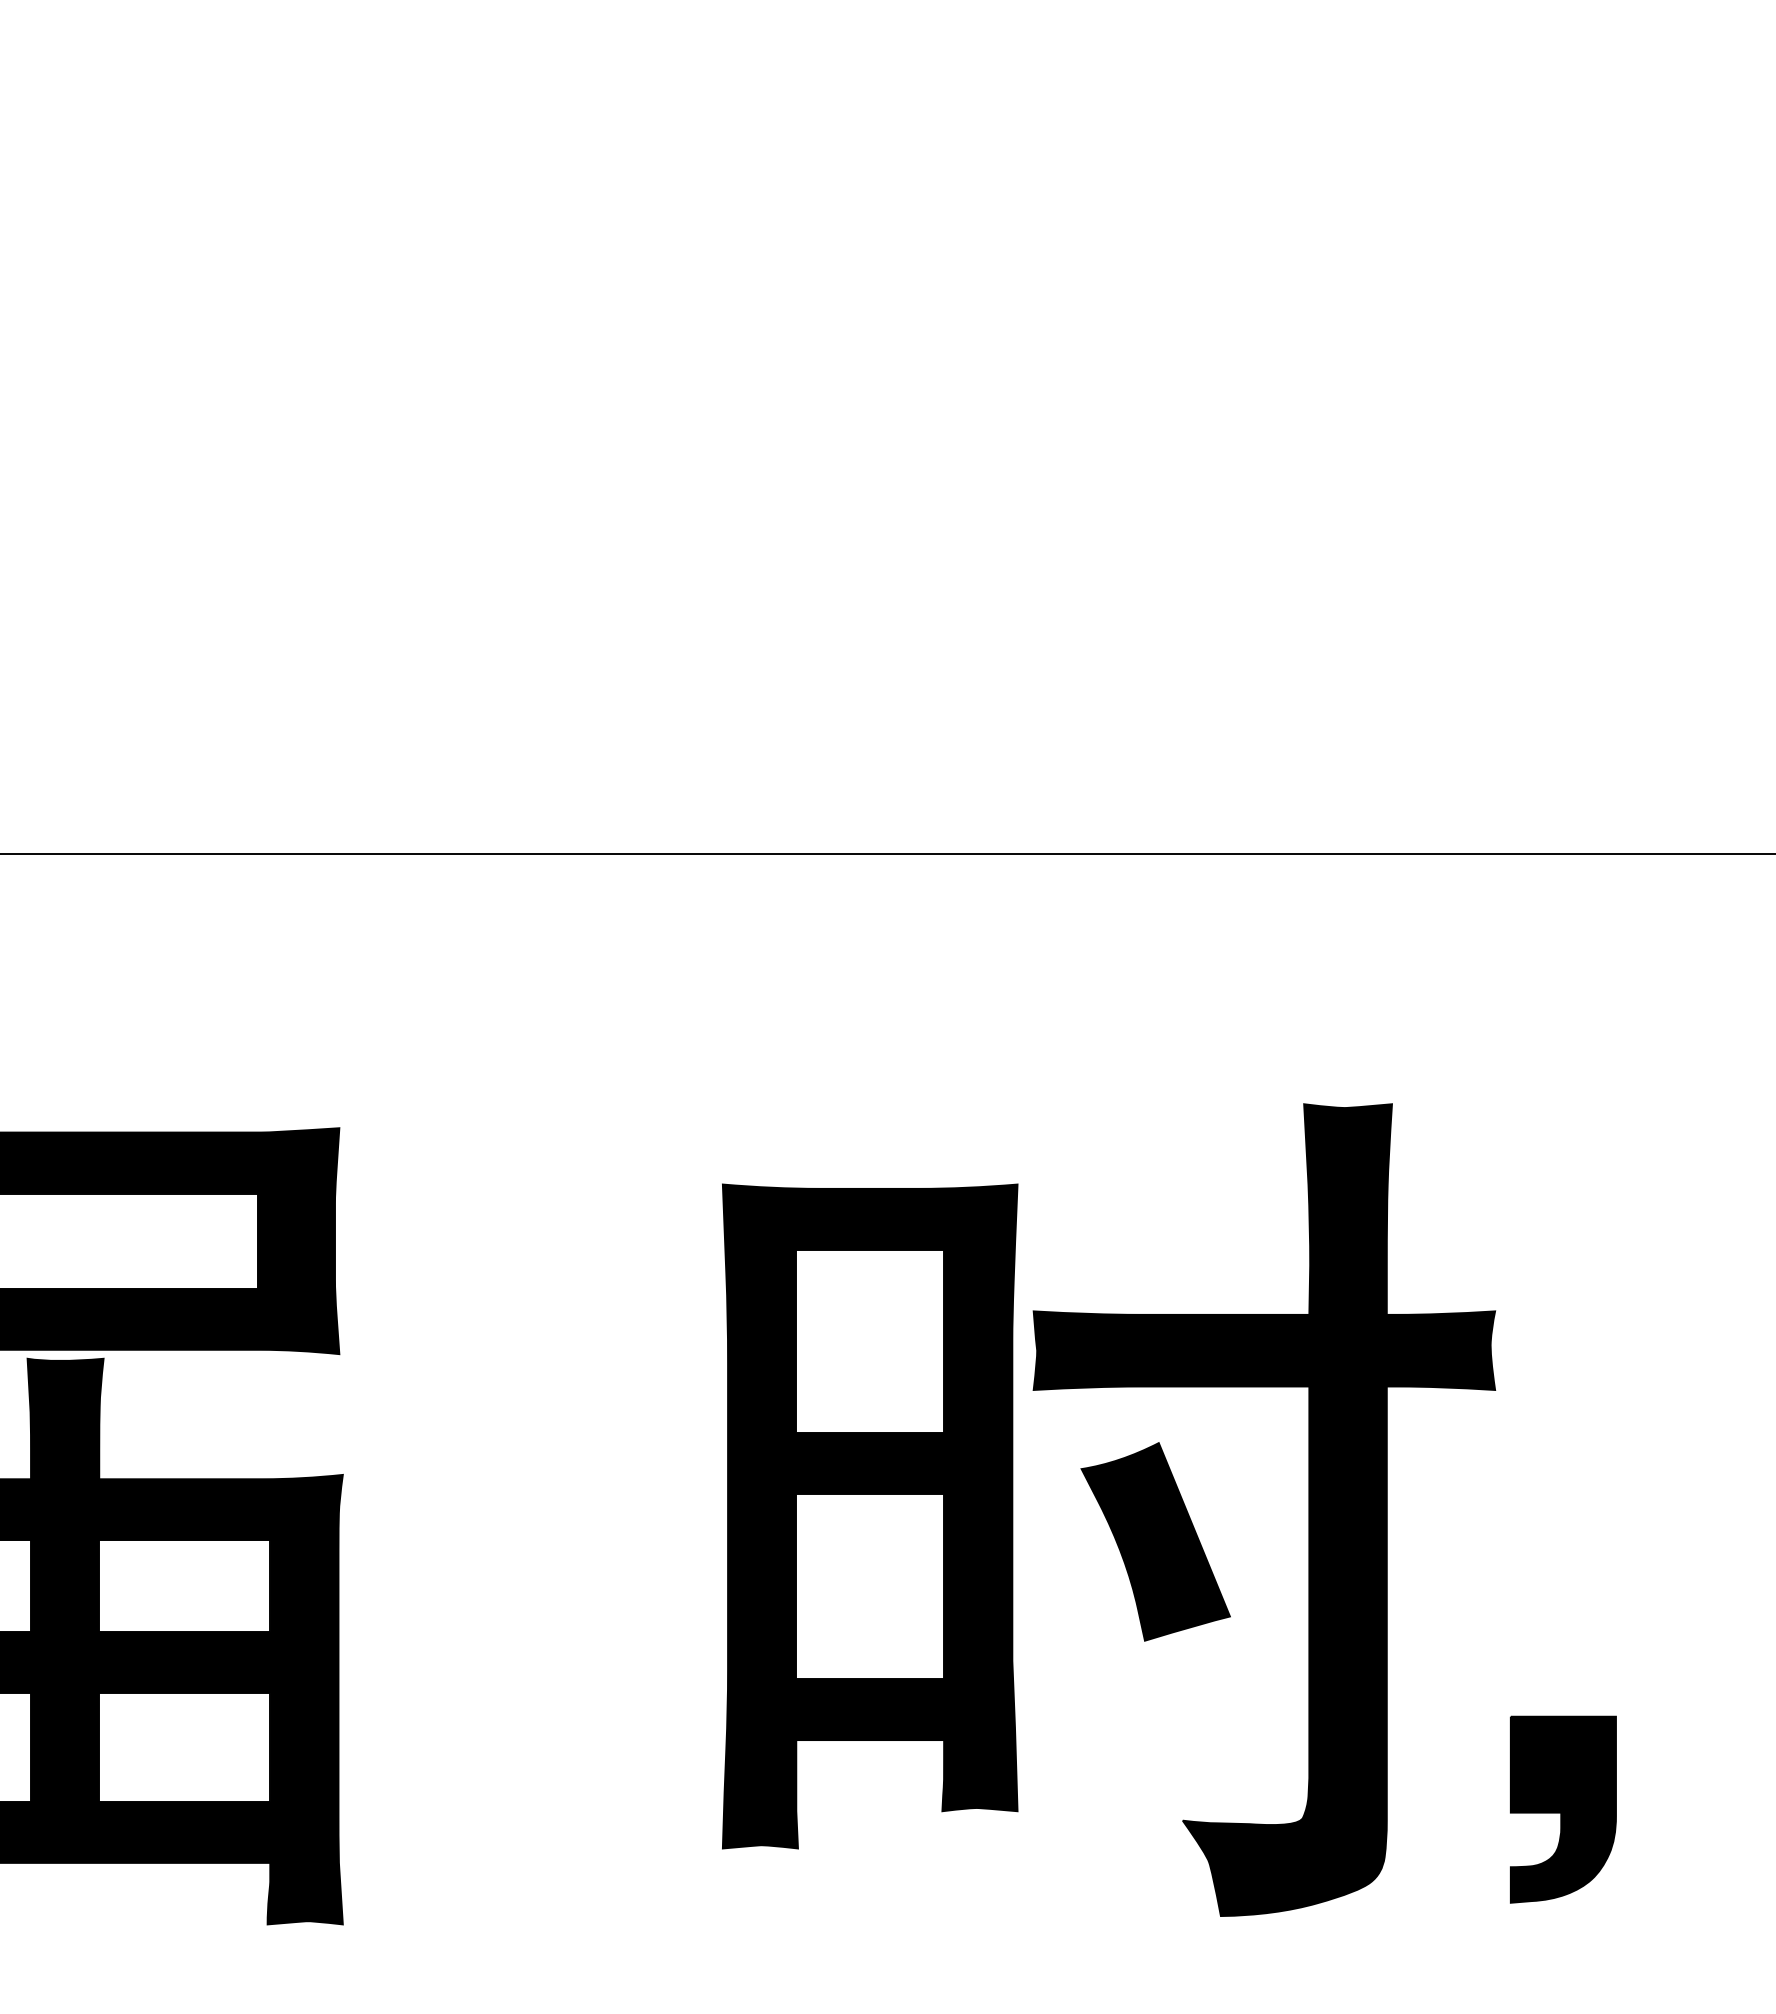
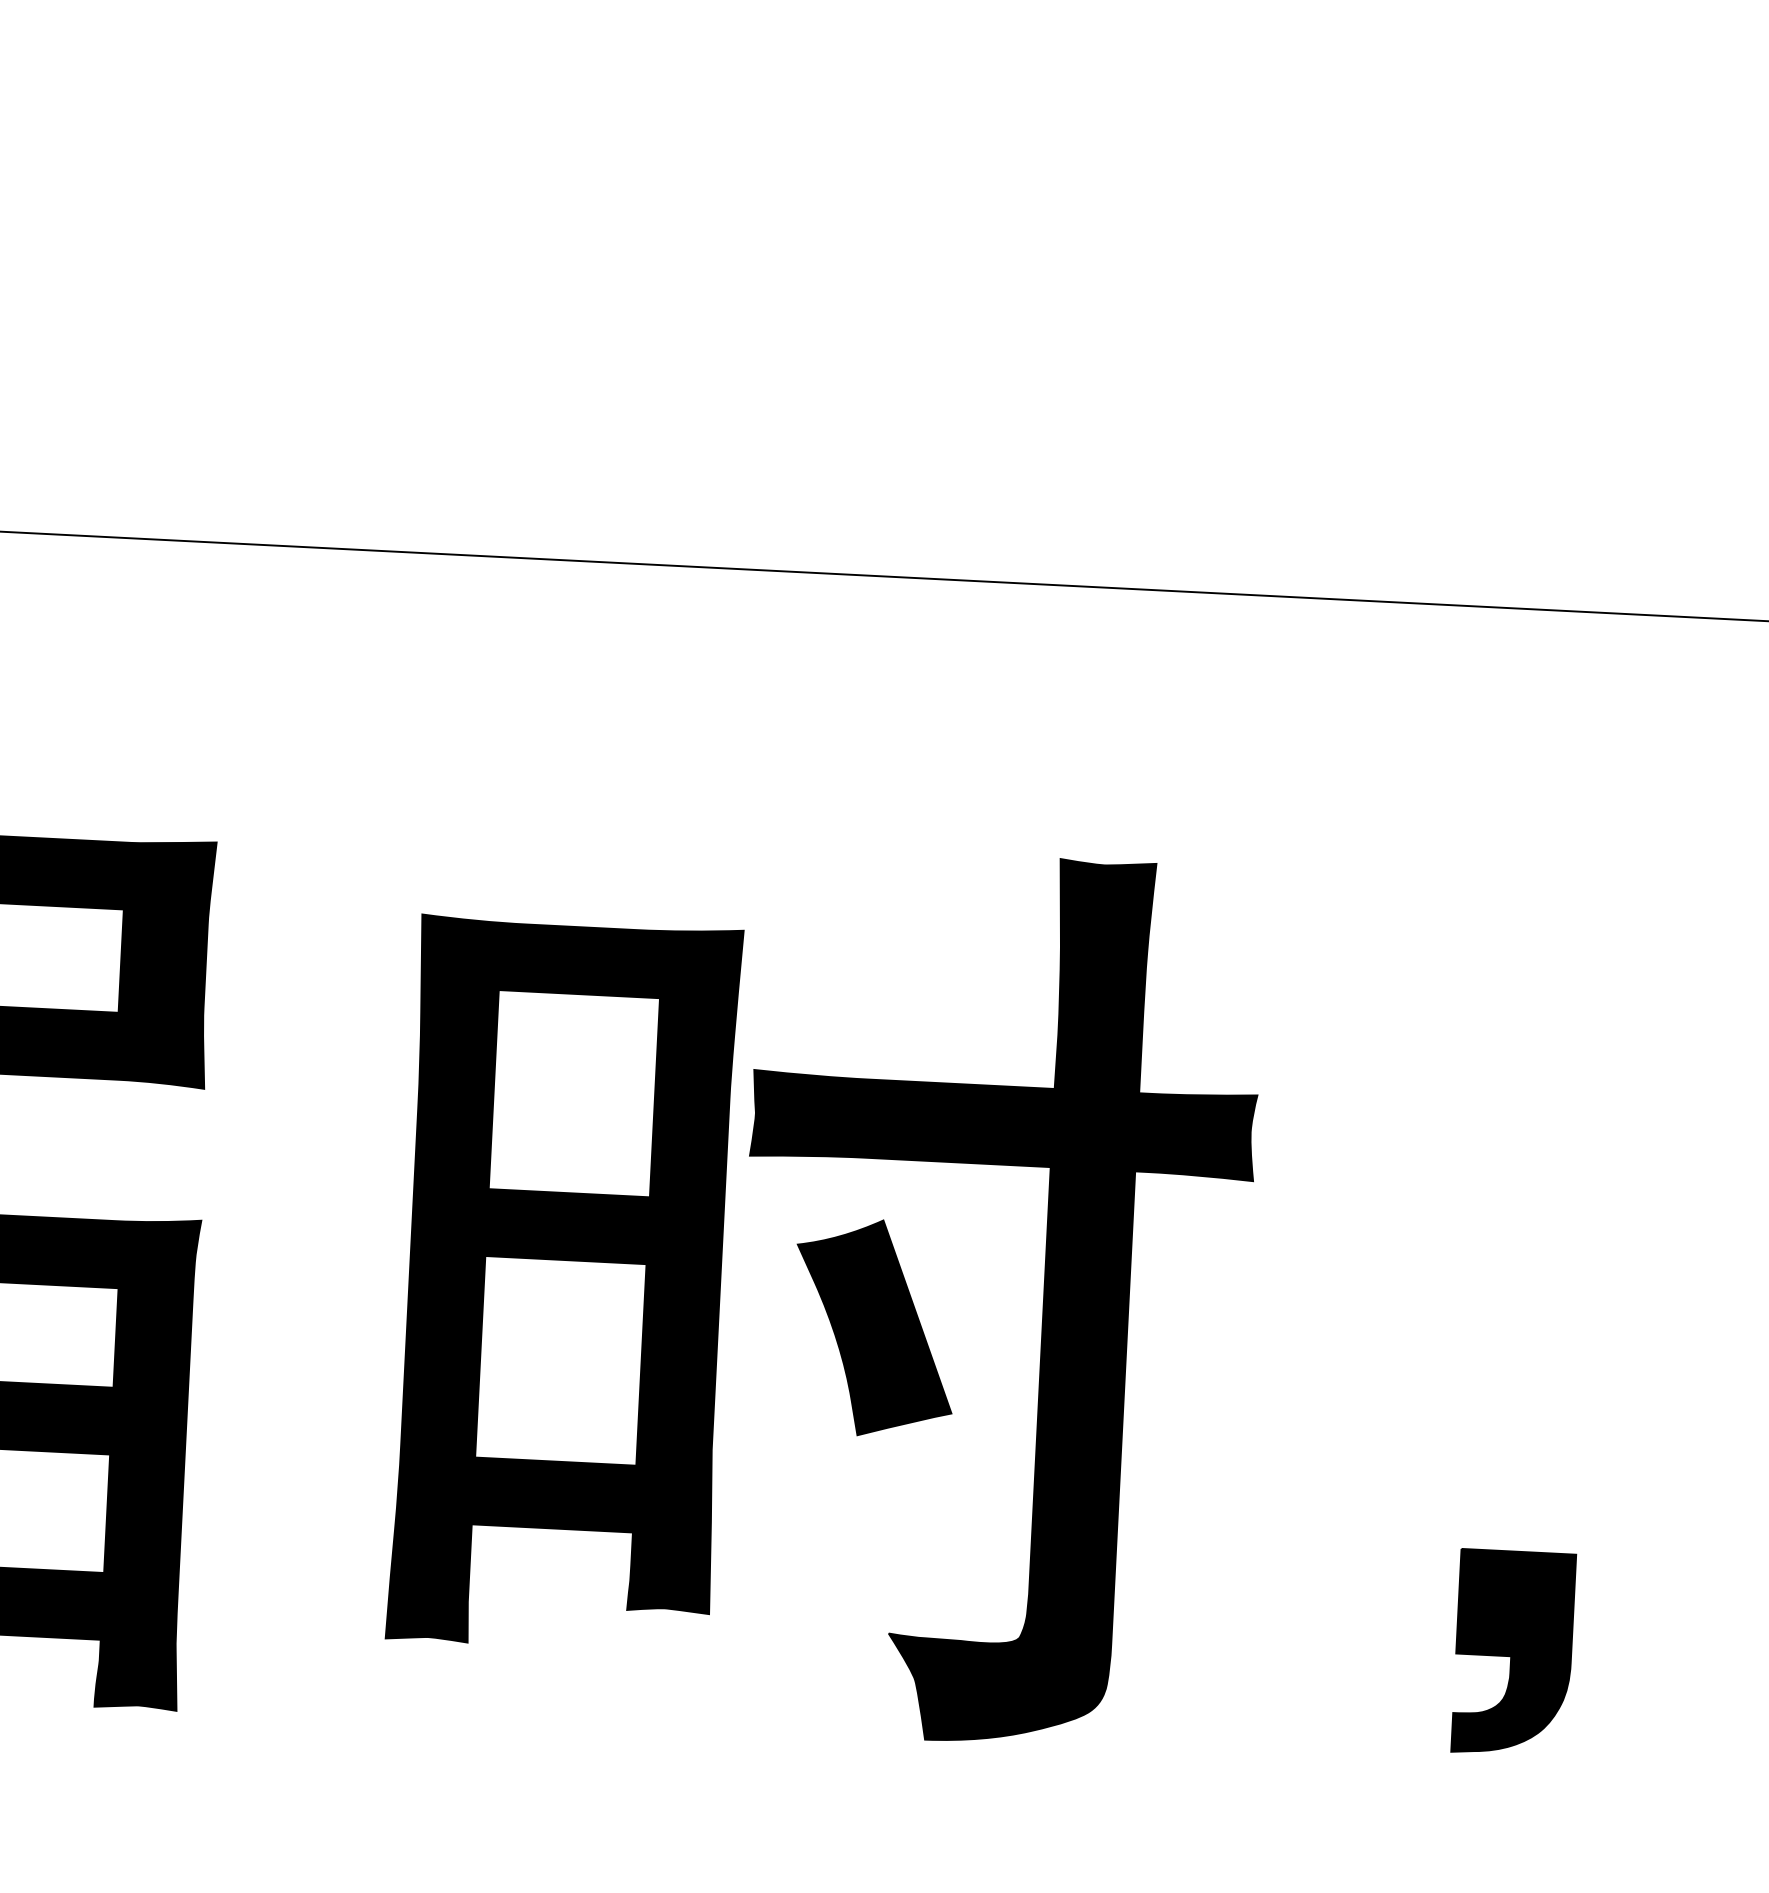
part: (1109, 1509) -> (826, 1290), moved

